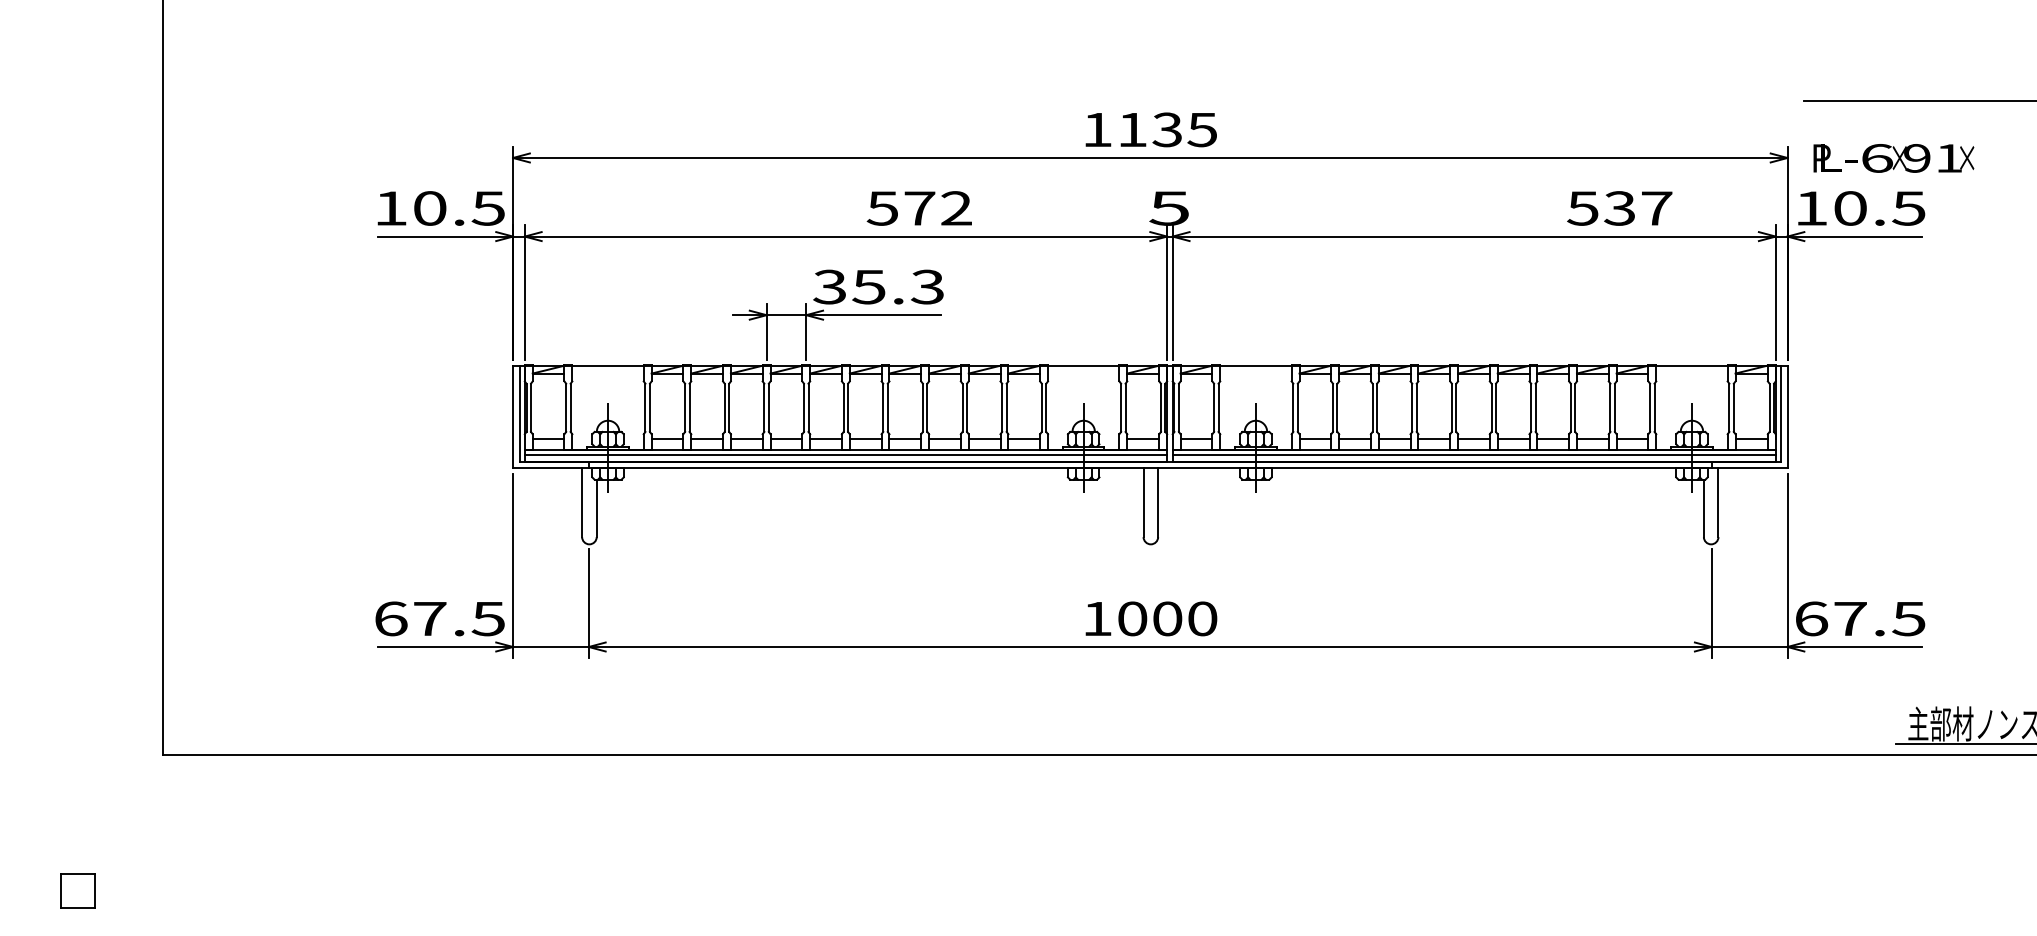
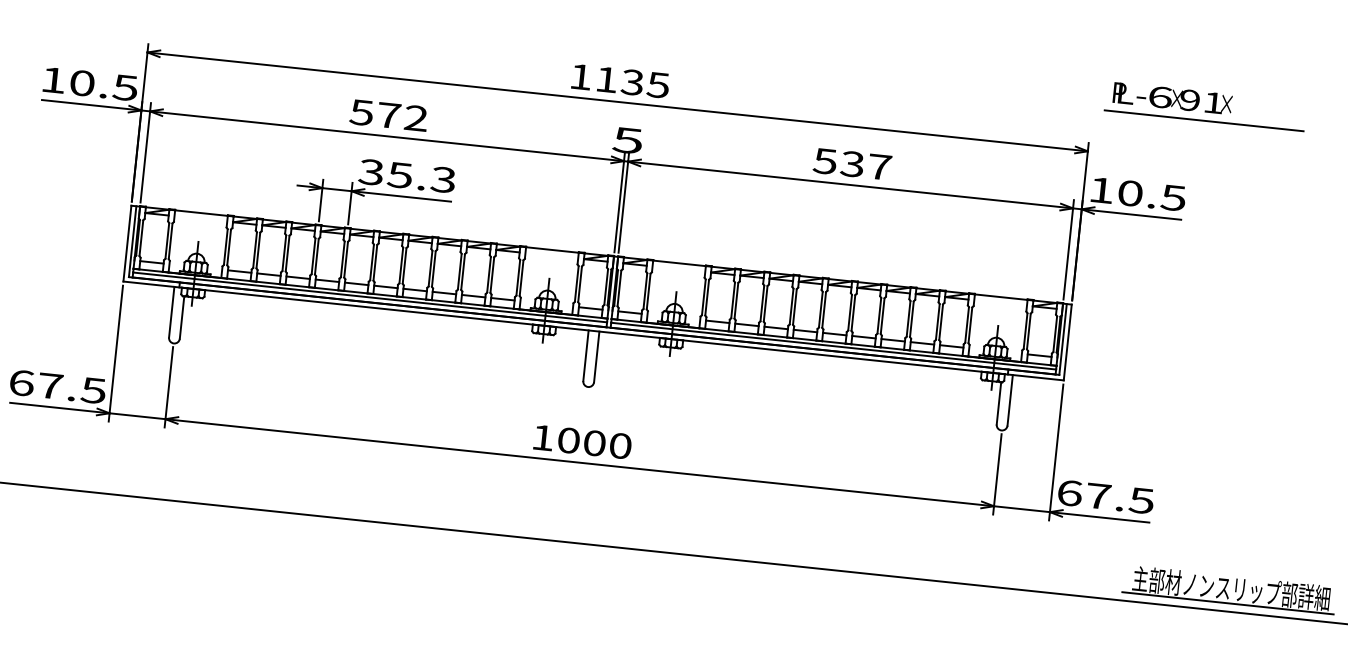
text: (1893, 158) -> (1172, 98), moved
text: (918, 208) -> (388, 115), moved
text: (1619, 208) -> (852, 164), moved

